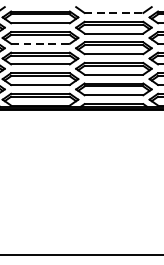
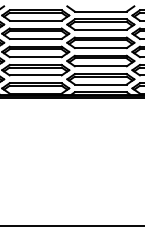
line: (114, 12) -> (101, 11), dashed -> solid
line: (41, 43) -> (36, 38), dashed -> solid

